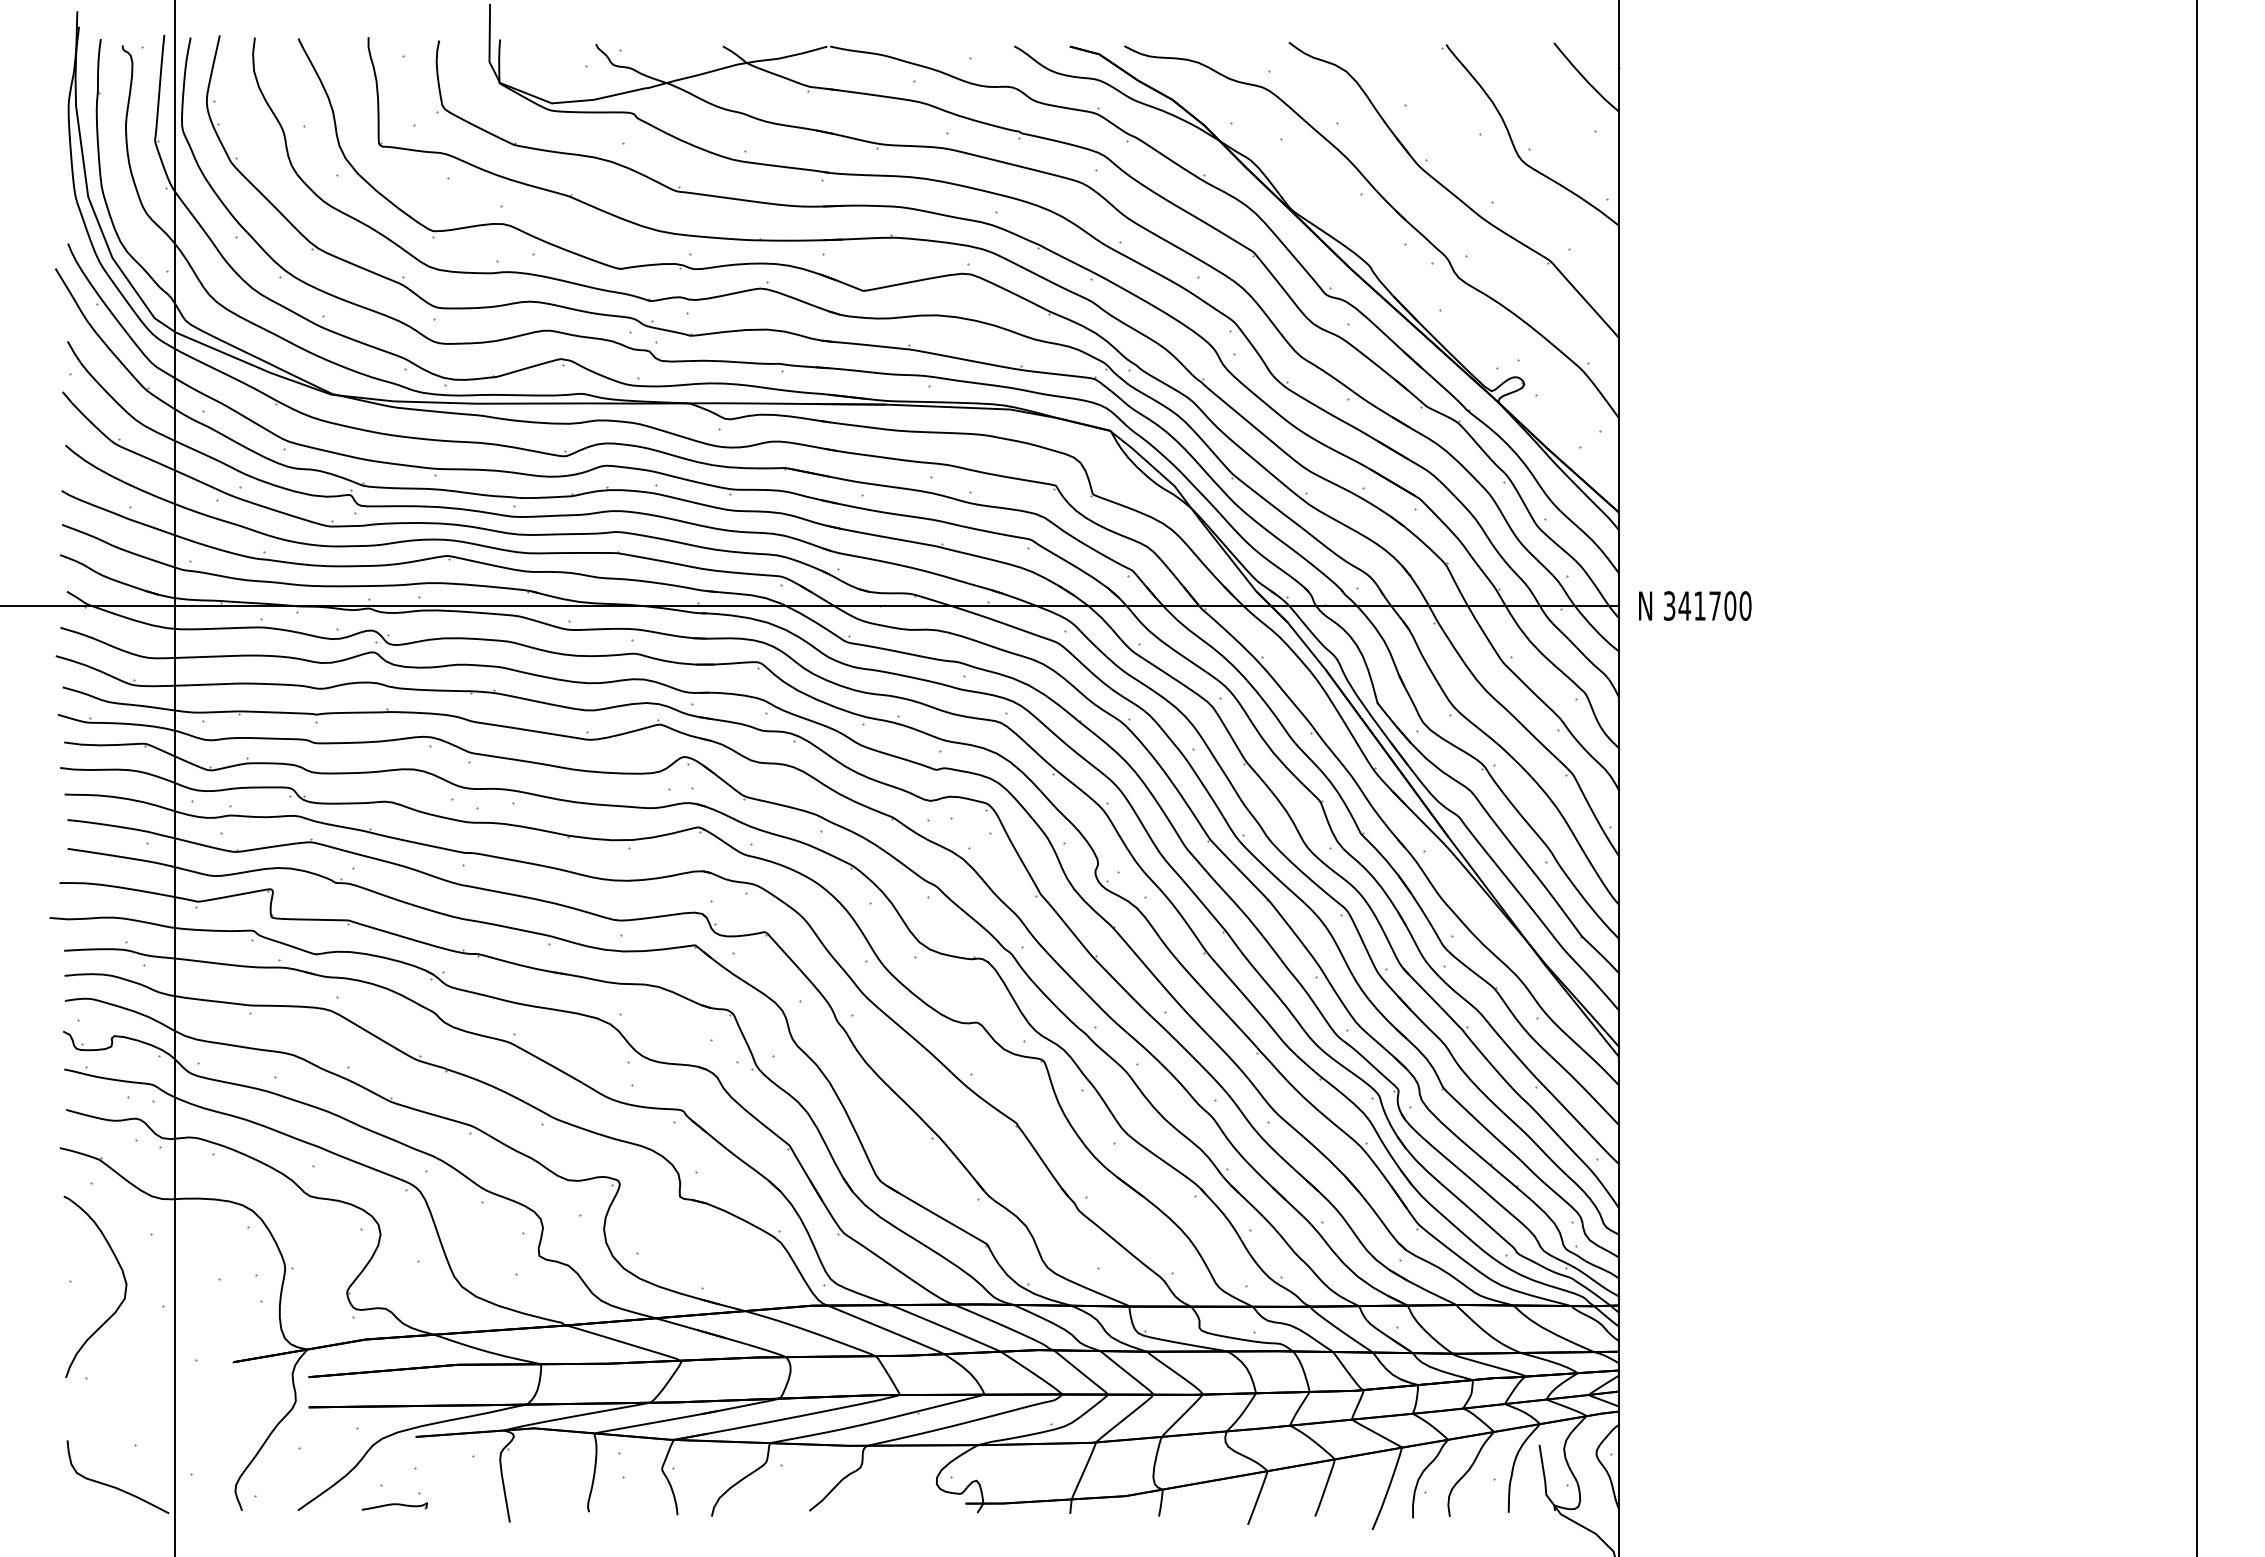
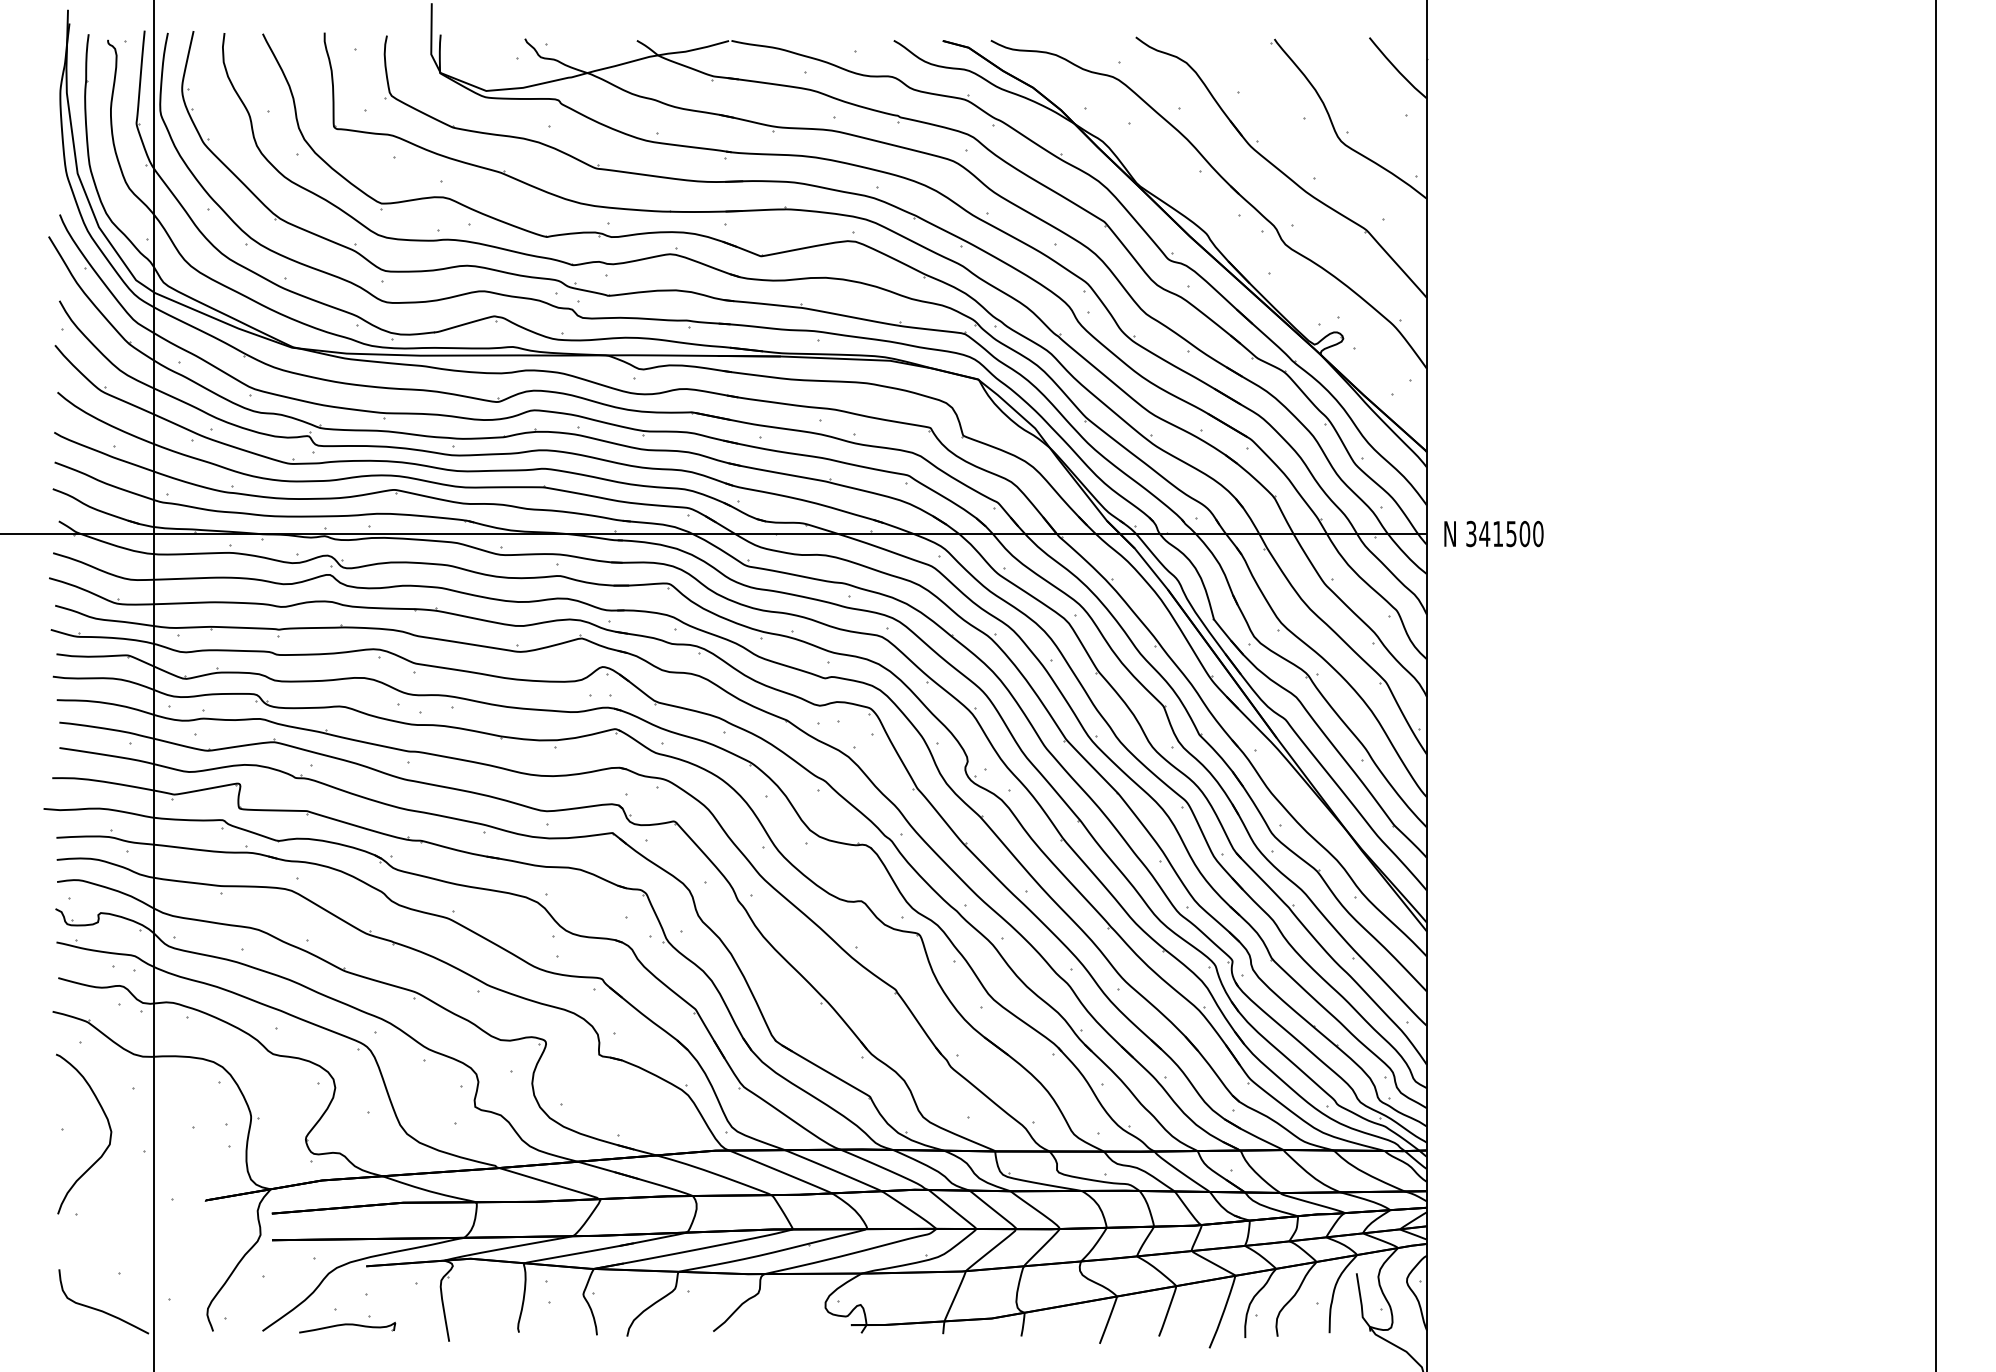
text: (1715, 606) -> (1511, 534), 341700 -> 341500
part: (394, 1506) -> (347, 1327), size x1.67

